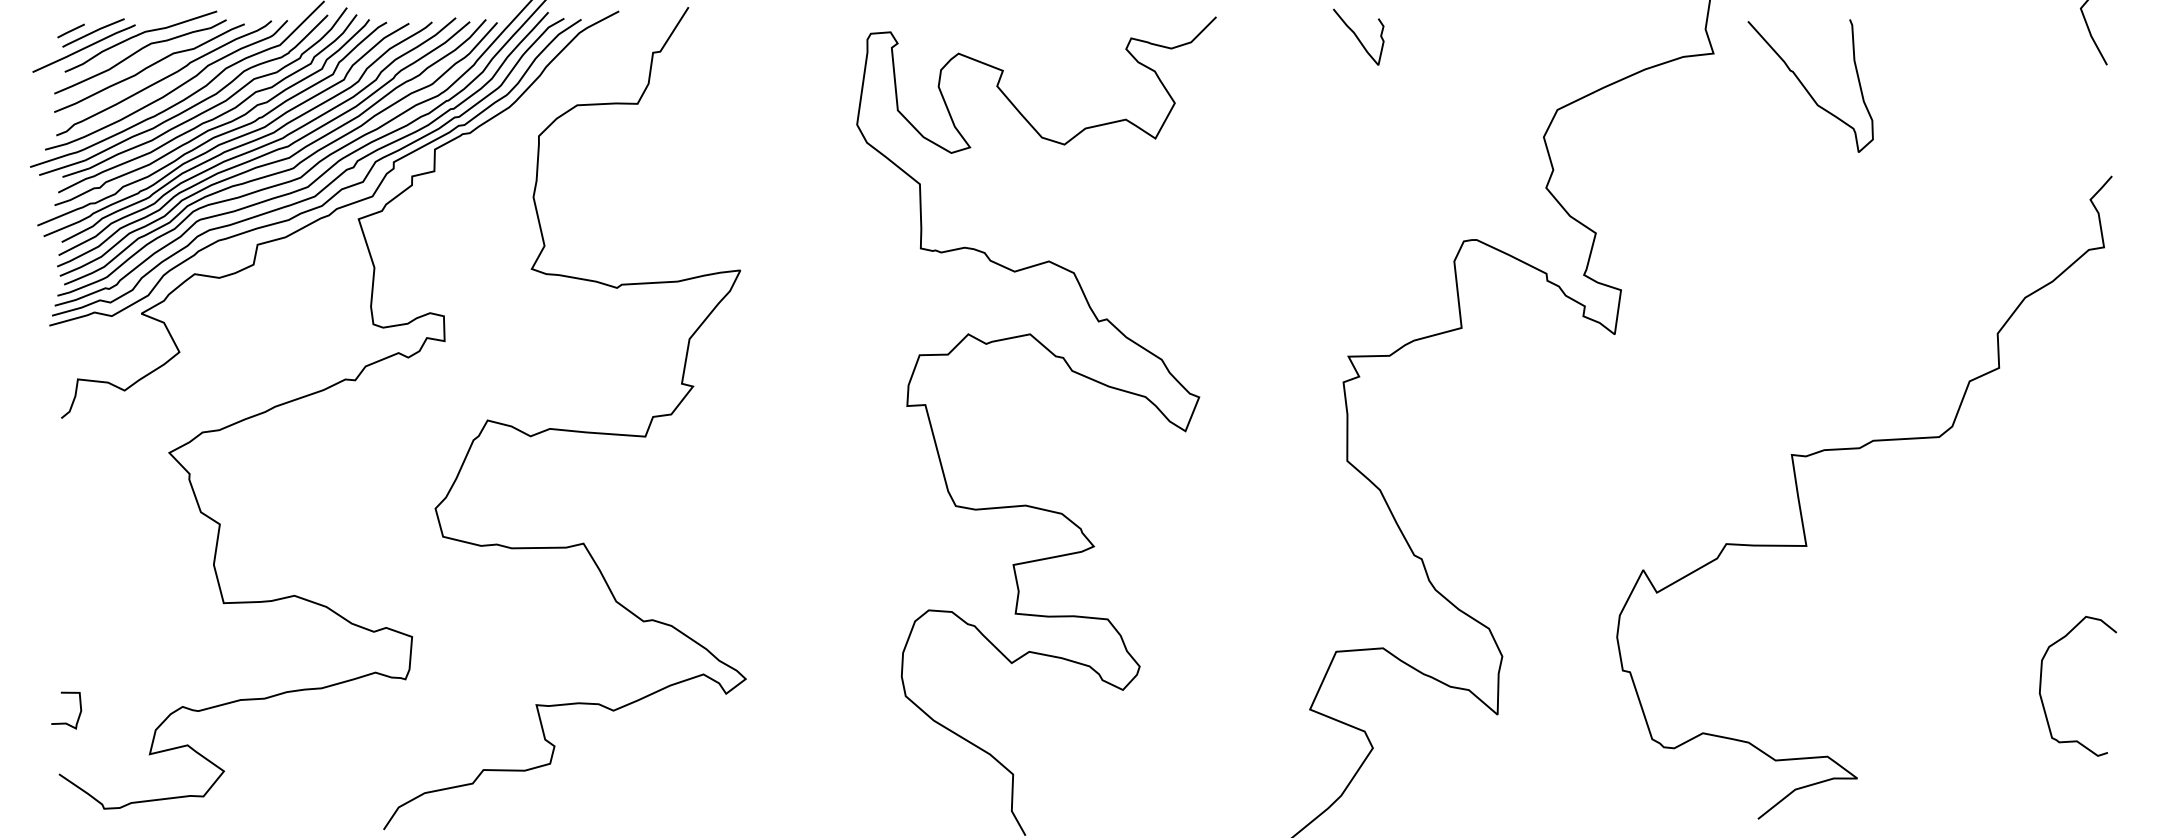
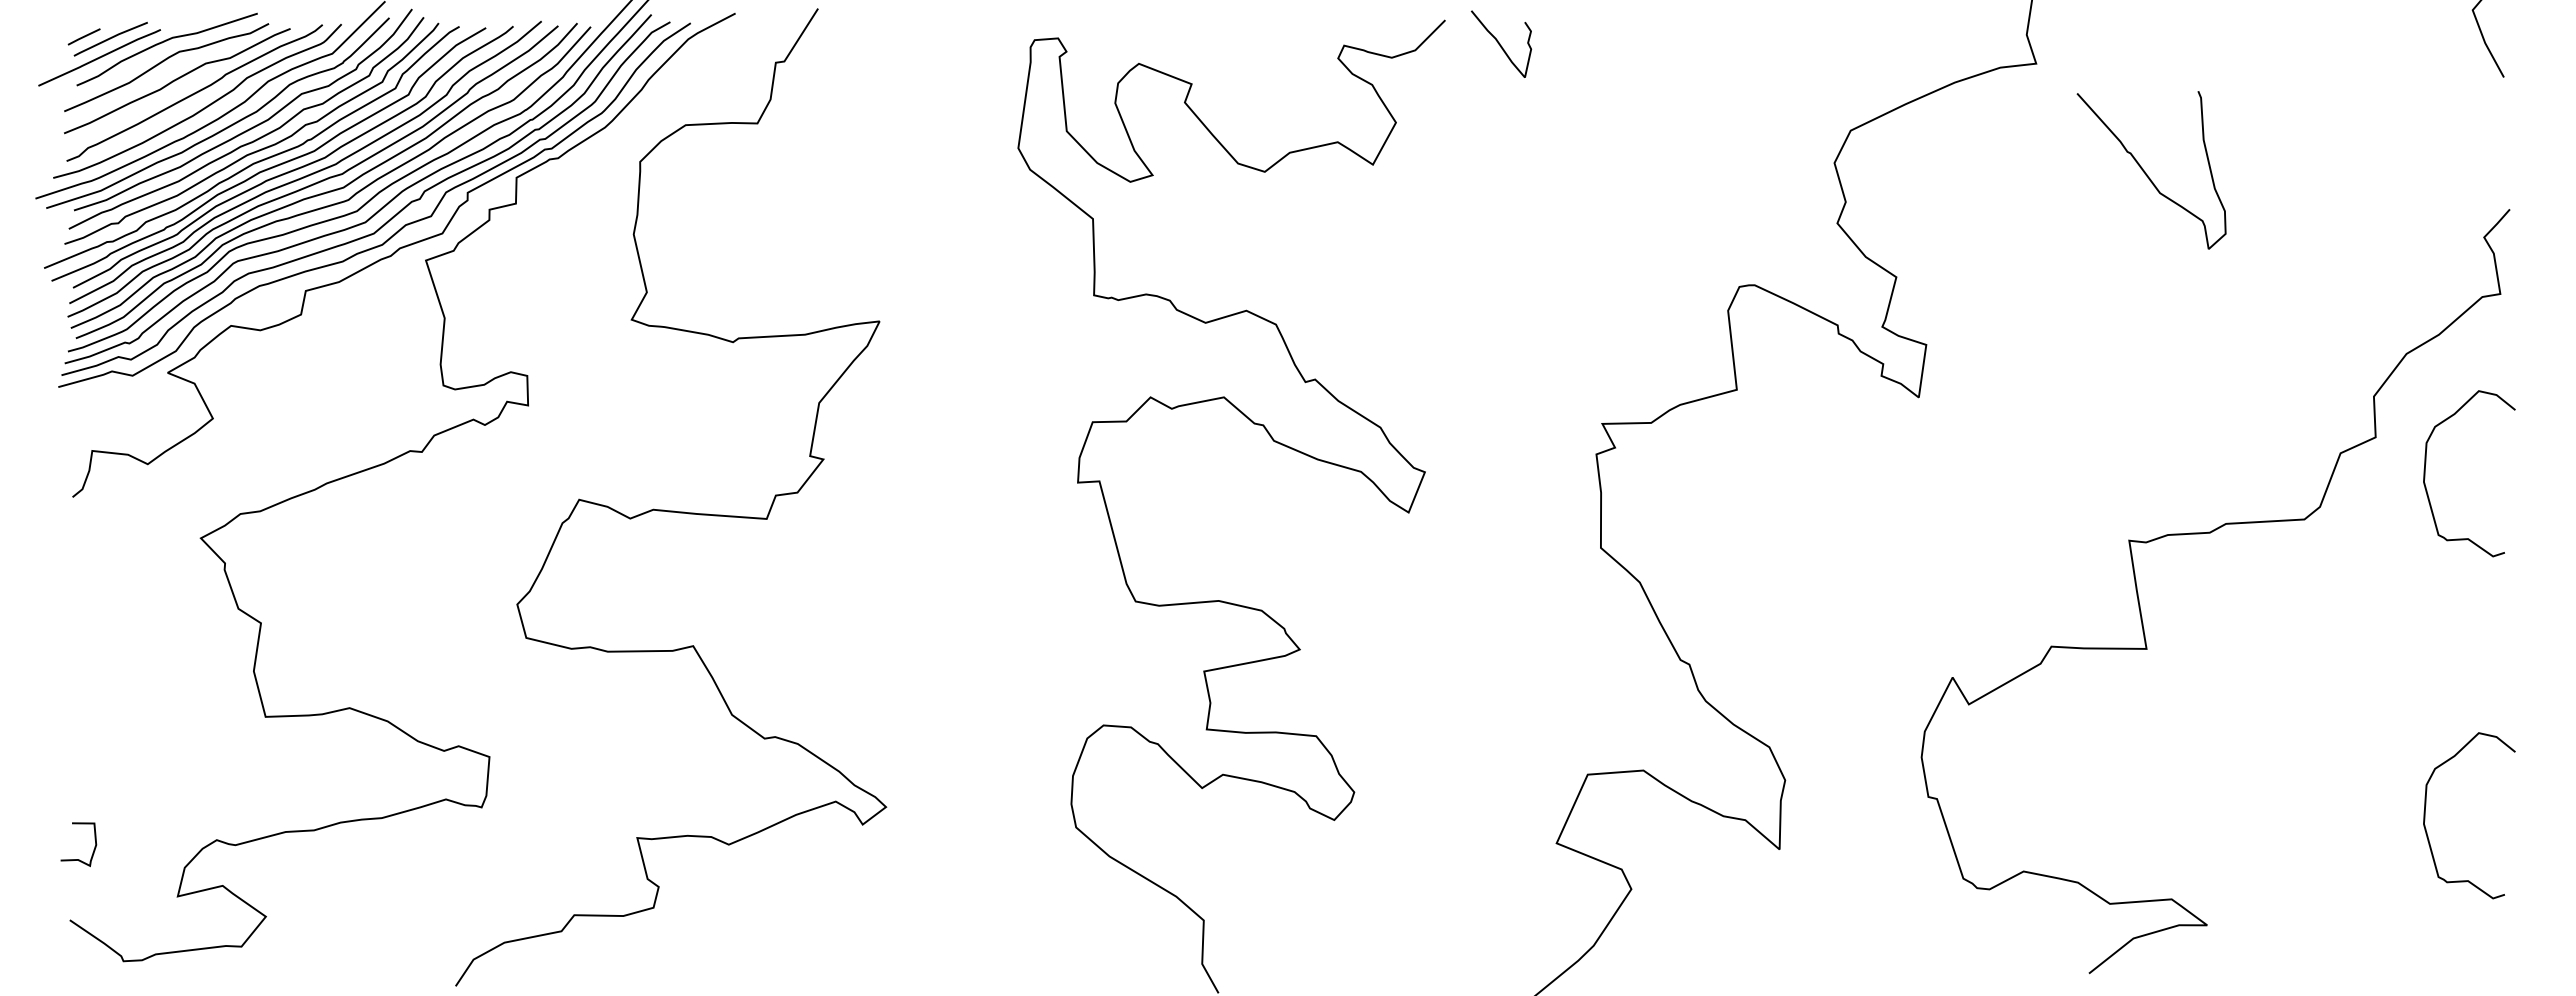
curve: (1357, 36) -> (1500, 43), moved
curve: (1807, 89) -> (2147, 174), moved
curve: (2041, 398) -> (2425, 473), added

